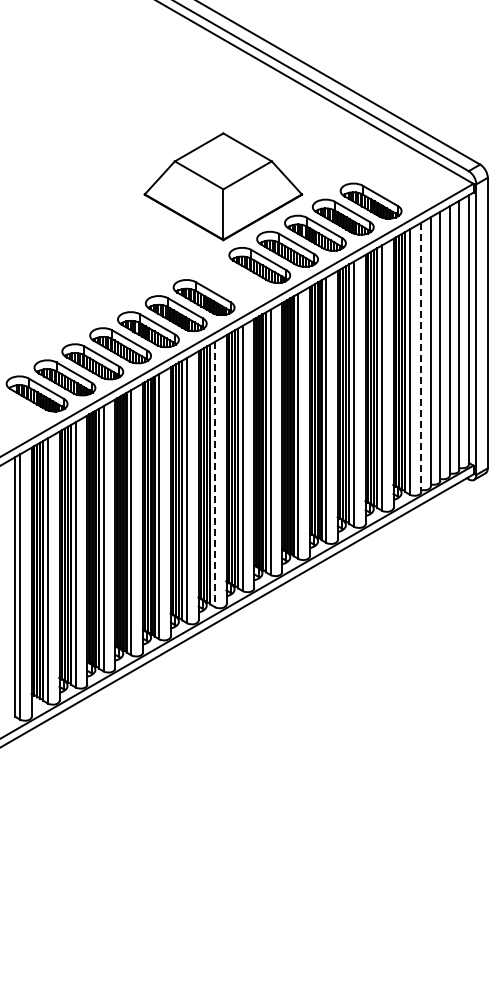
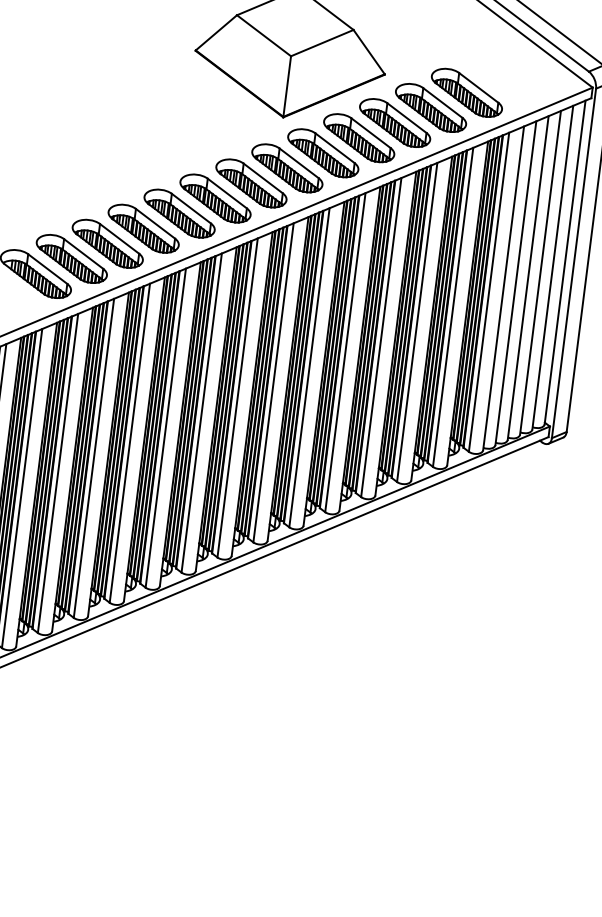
part: (231, 281) -> (286, 168), added
line: (421, 357) -> (503, 288), dashed -> solid
line: (214, 474) -> (237, 397), dashed -> solid

